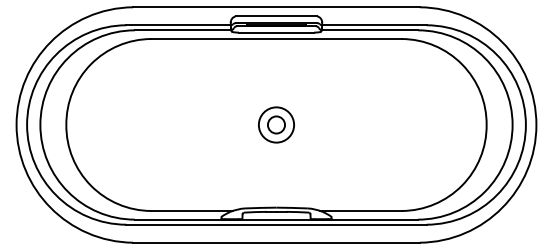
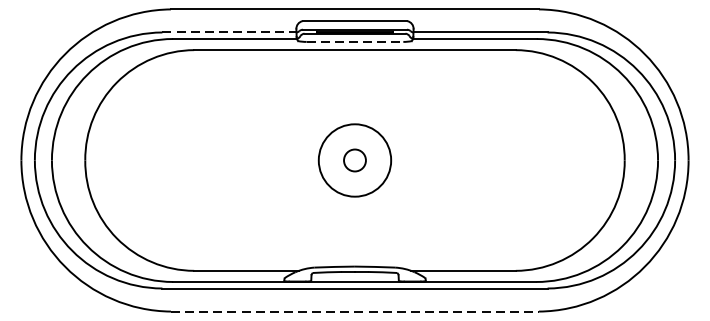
line: (179, 25) -> (230, 32), solid -> dashed
line: (276, 32) -> (355, 41), solid -> dashed
circle: (276, 124) -> (355, 159), size x1.6
line: (276, 242) -> (355, 311), solid -> dashed

